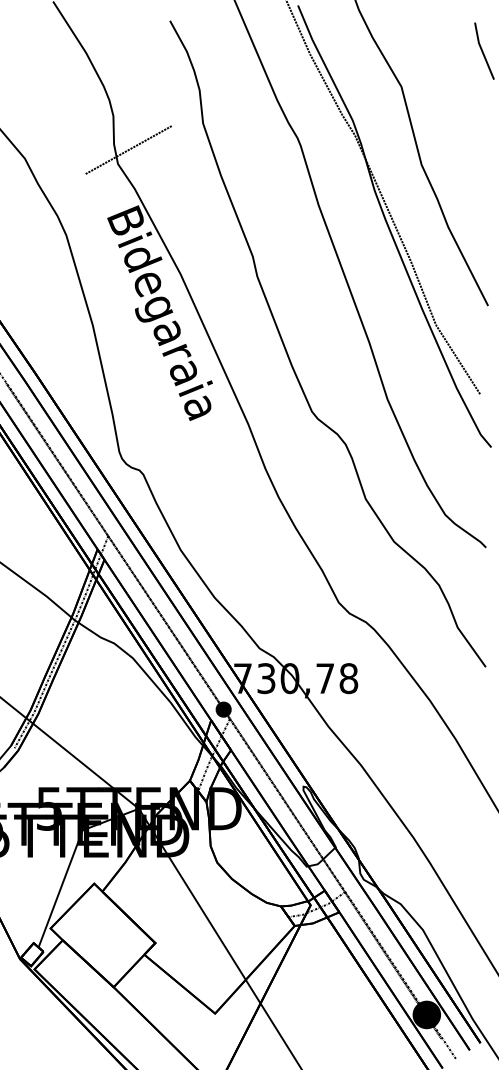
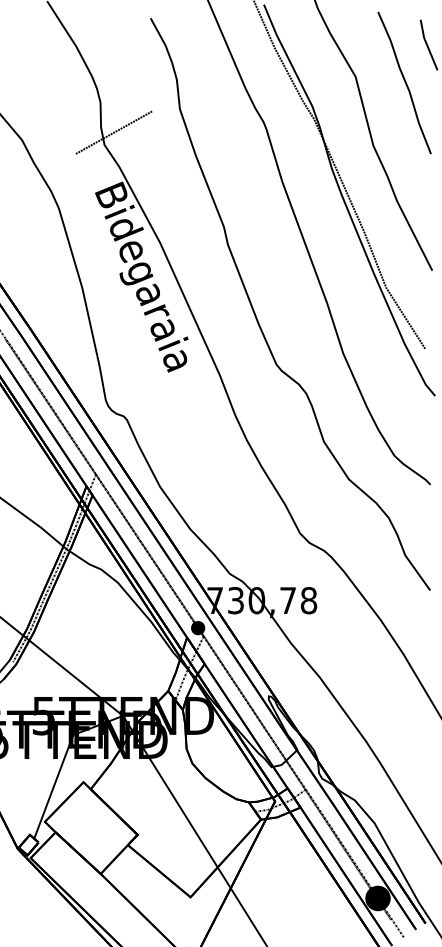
curve: (456, 93) -> (404, 82), added

